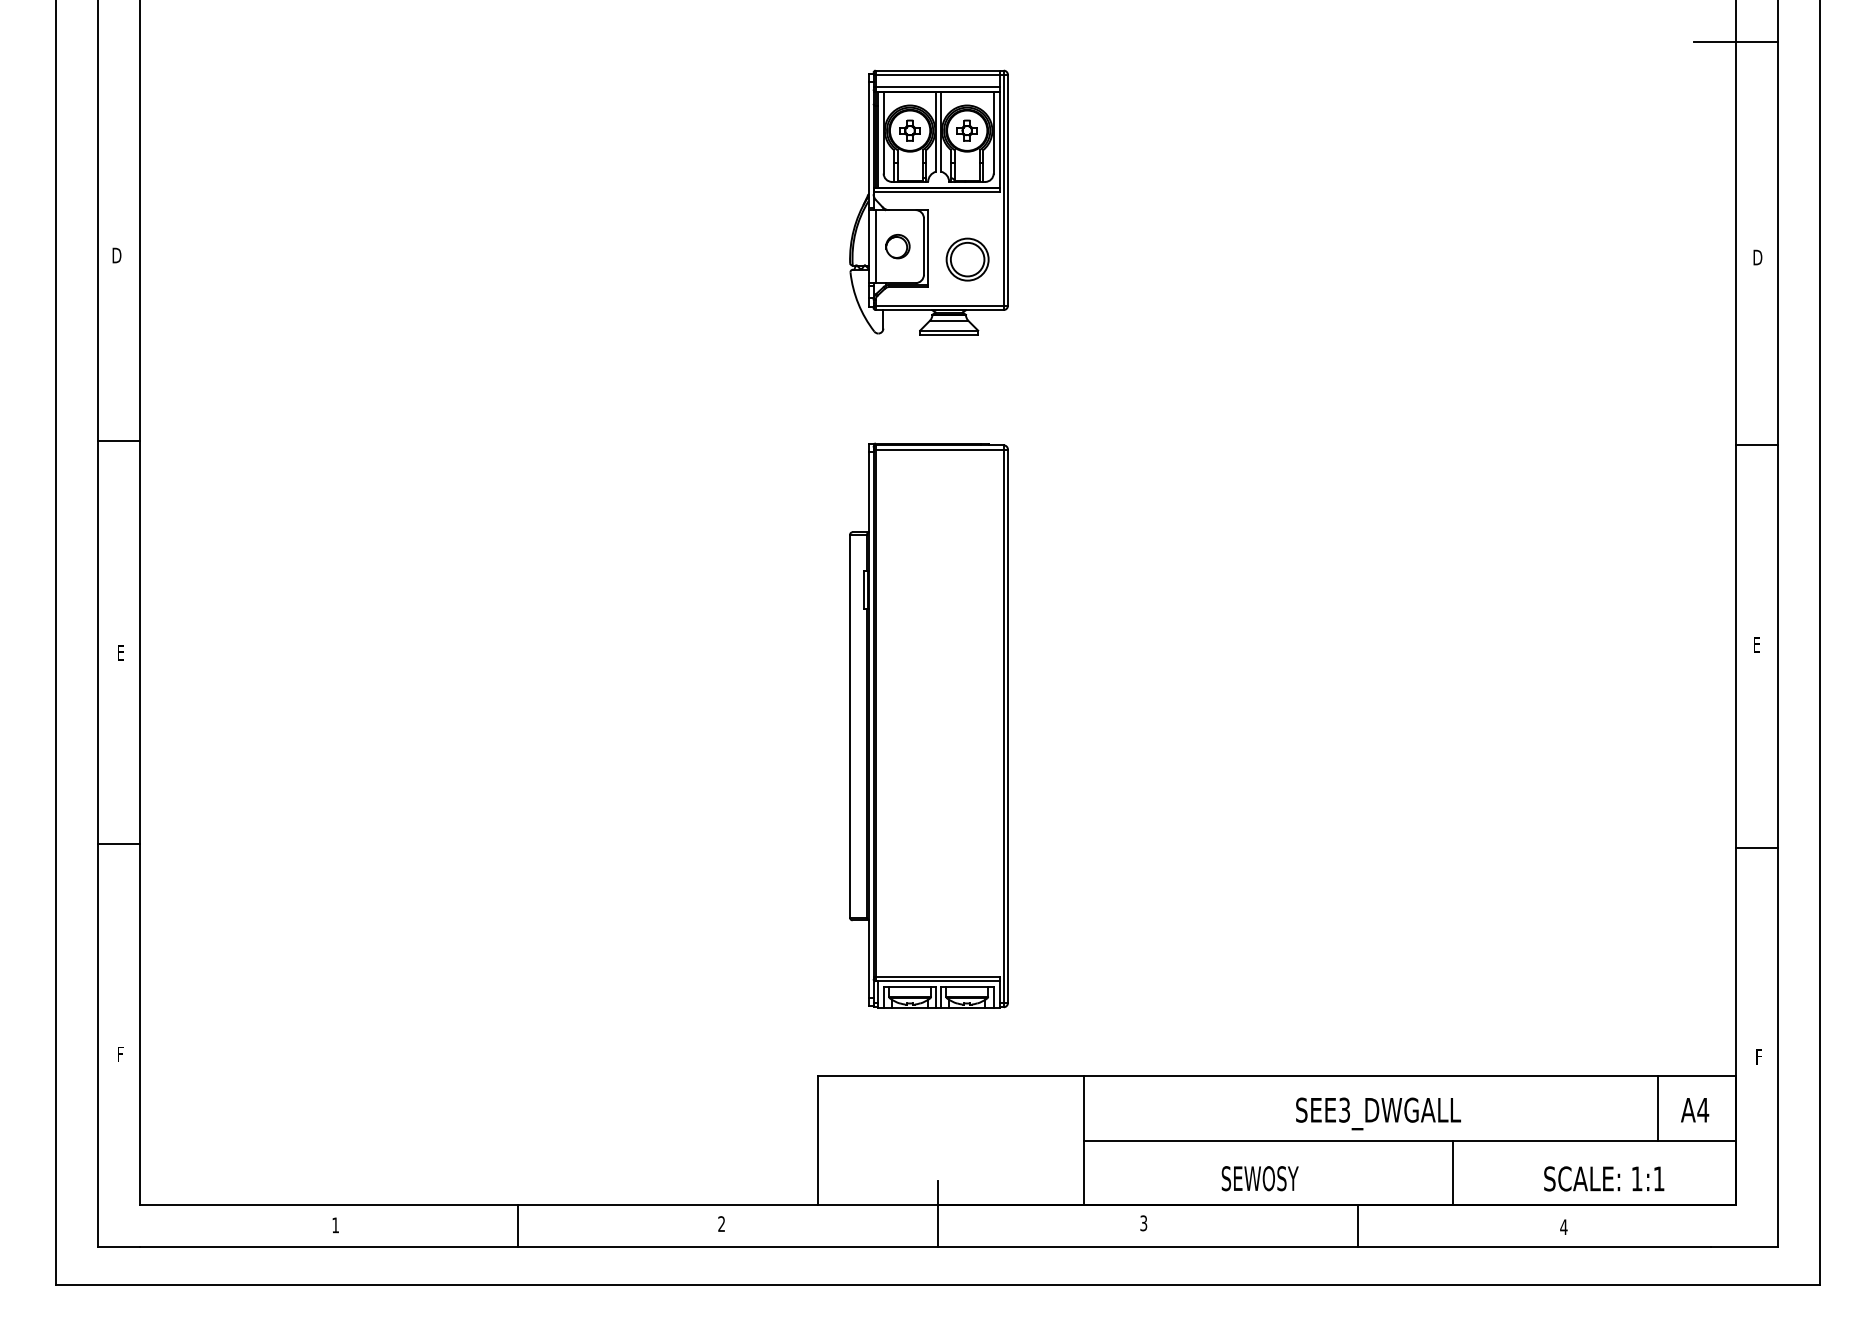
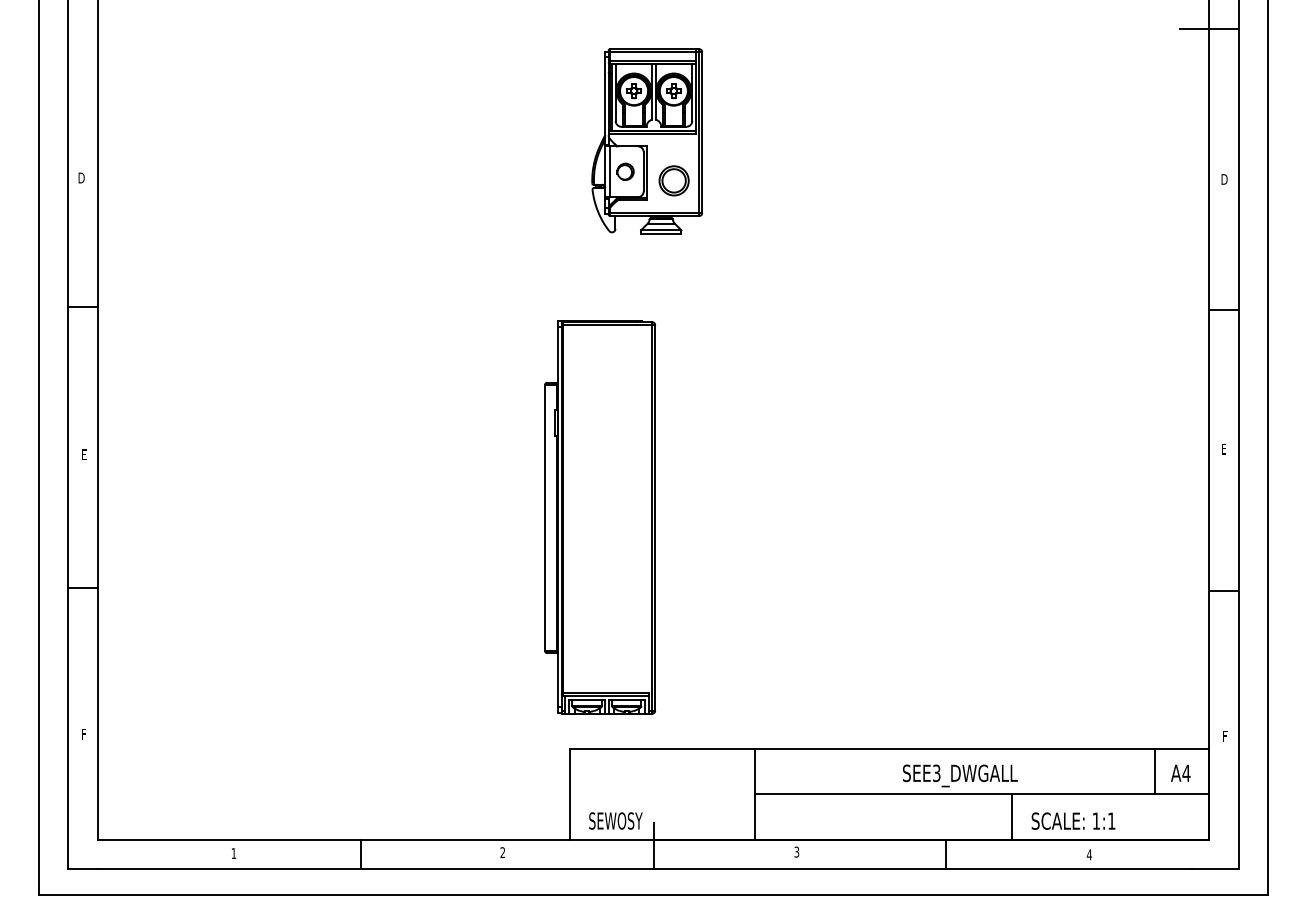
part: (929, 725) -> (600, 517), moved
text: (1259, 1177) -> (615, 820), moved
text: (1604, 1177) -> (1073, 820), moved

